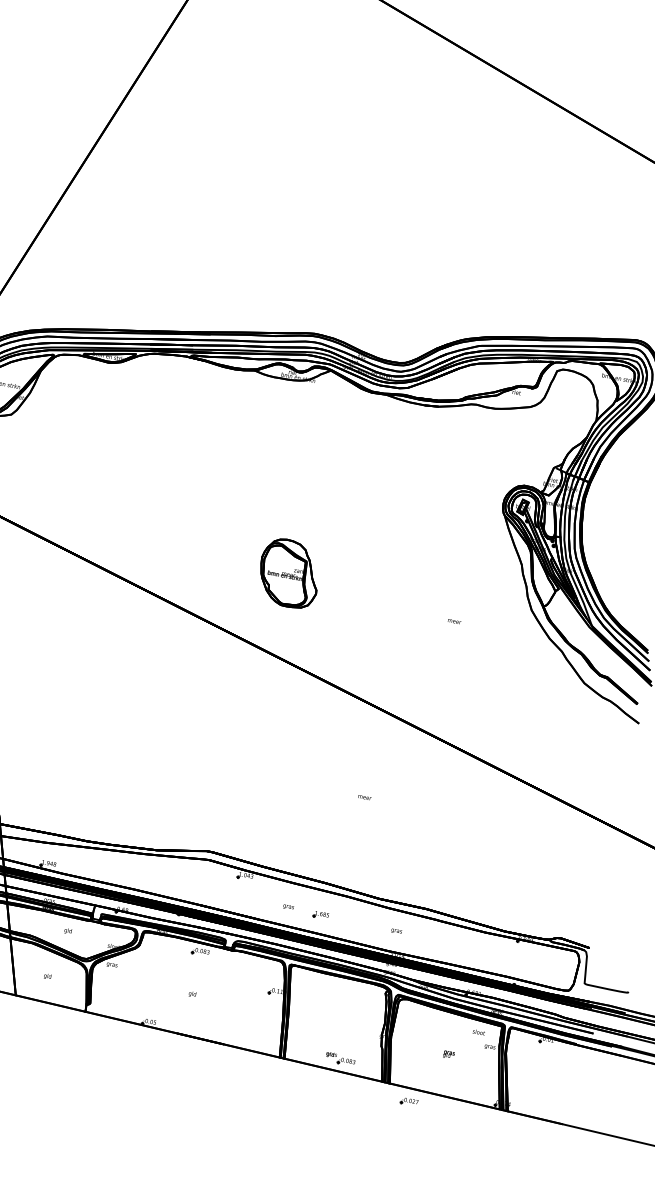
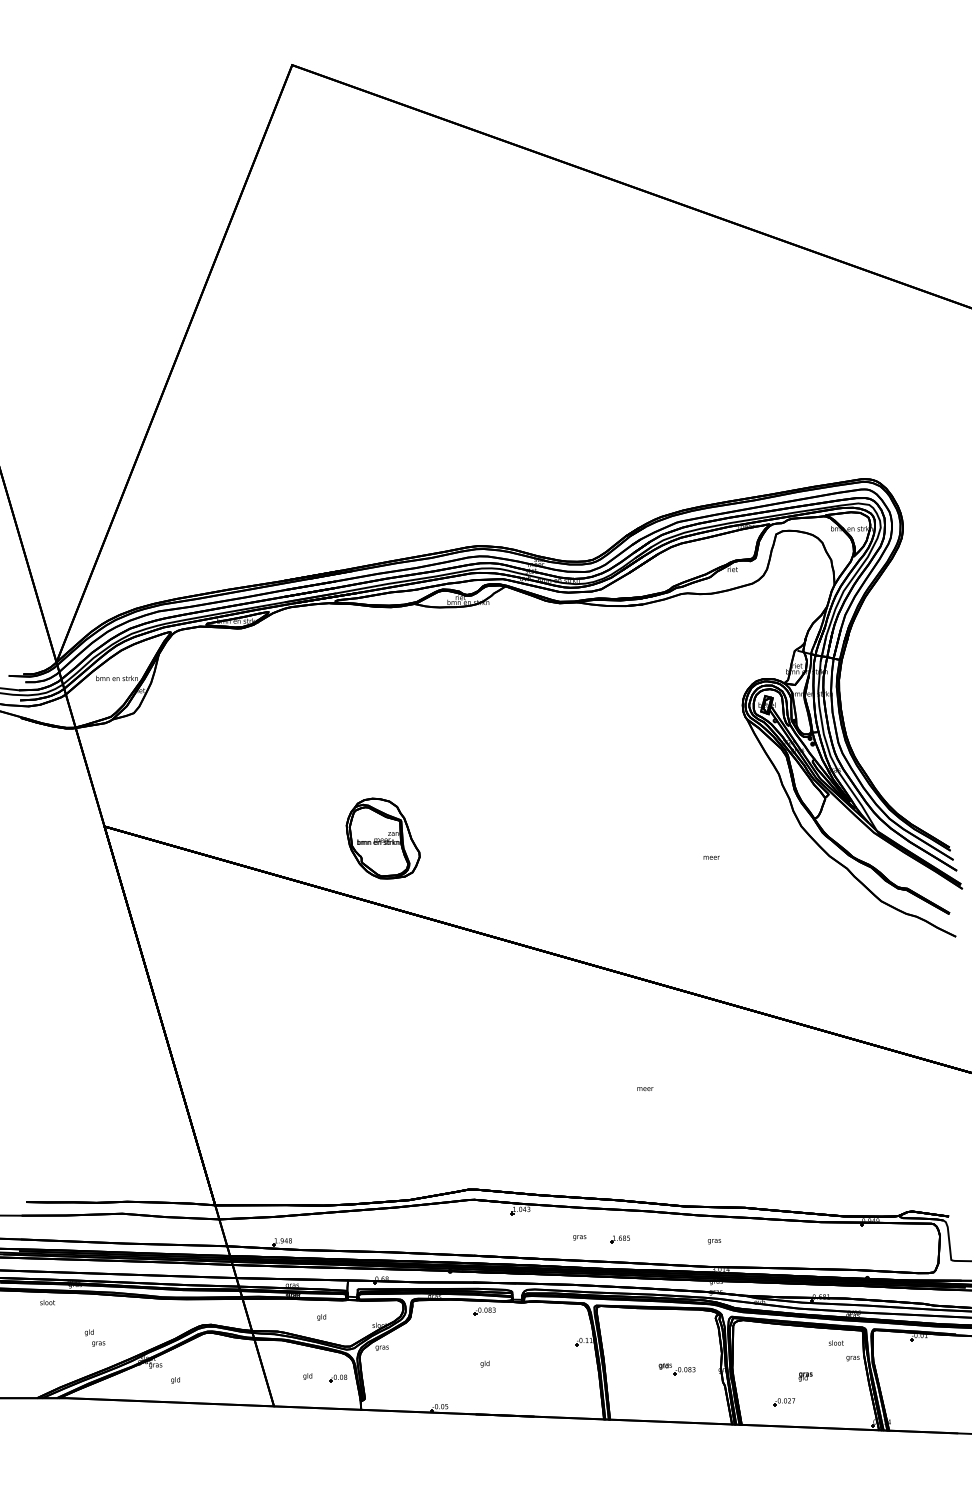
part: (288, 573) -> (382, 838), moved
part: (72, 982) -> (338, 1378), added
part: (340, 1059) -> (676, 1369), moved
part: (408, 1101) -> (783, 1402), moved

